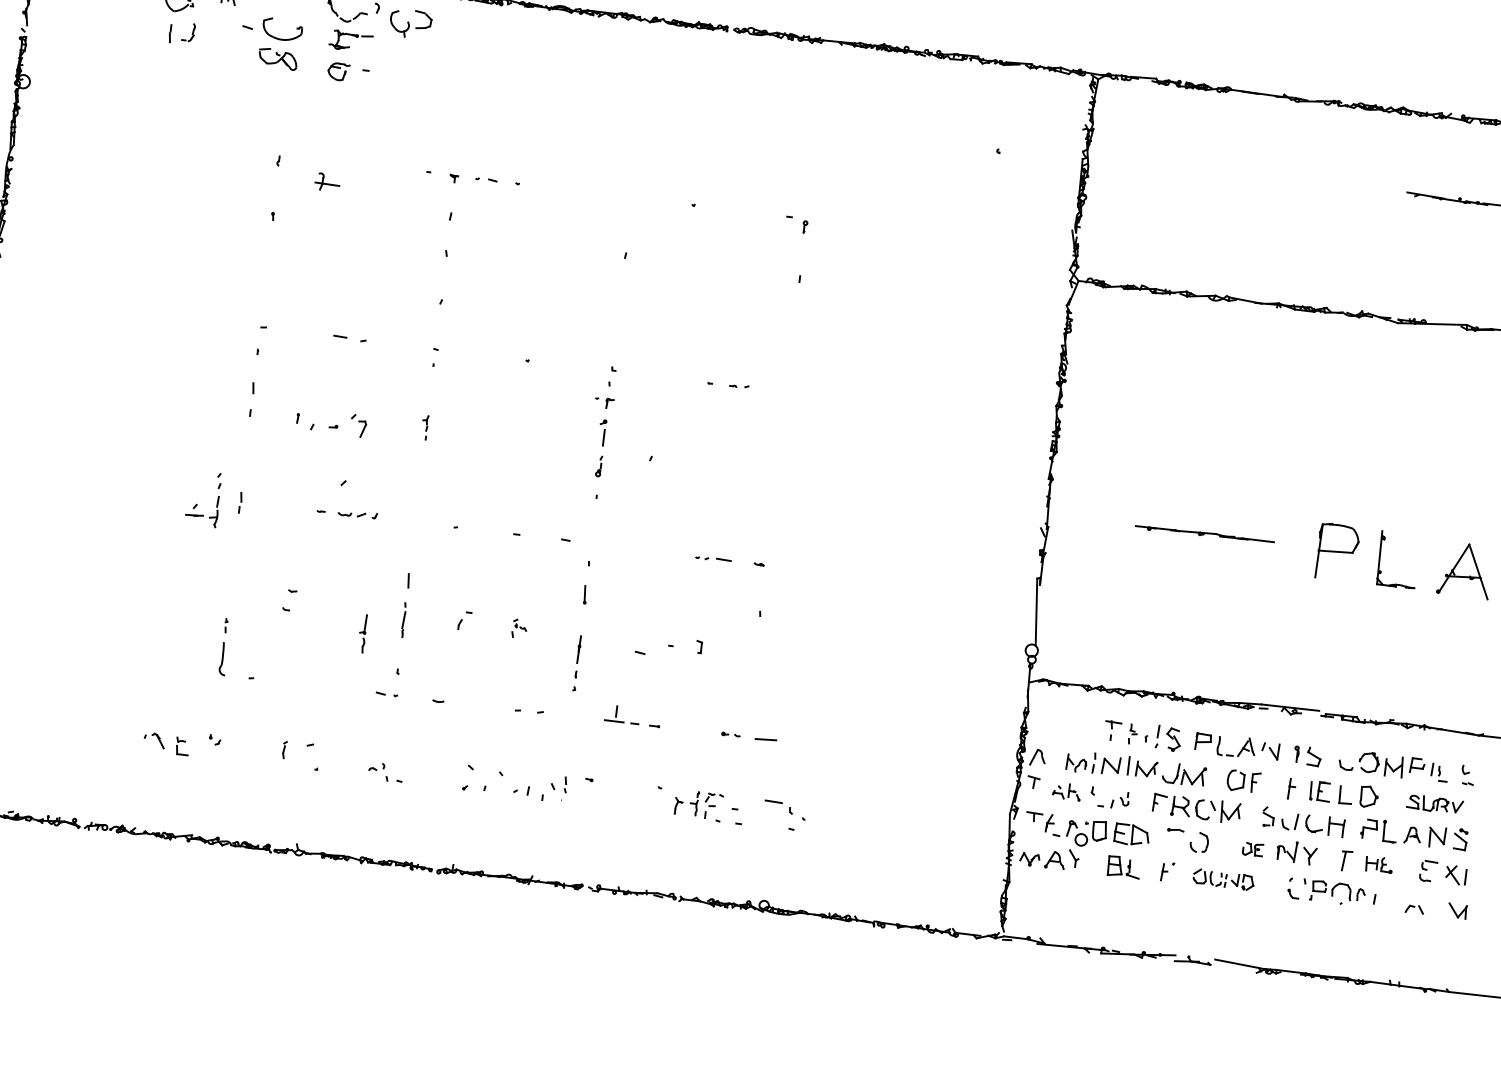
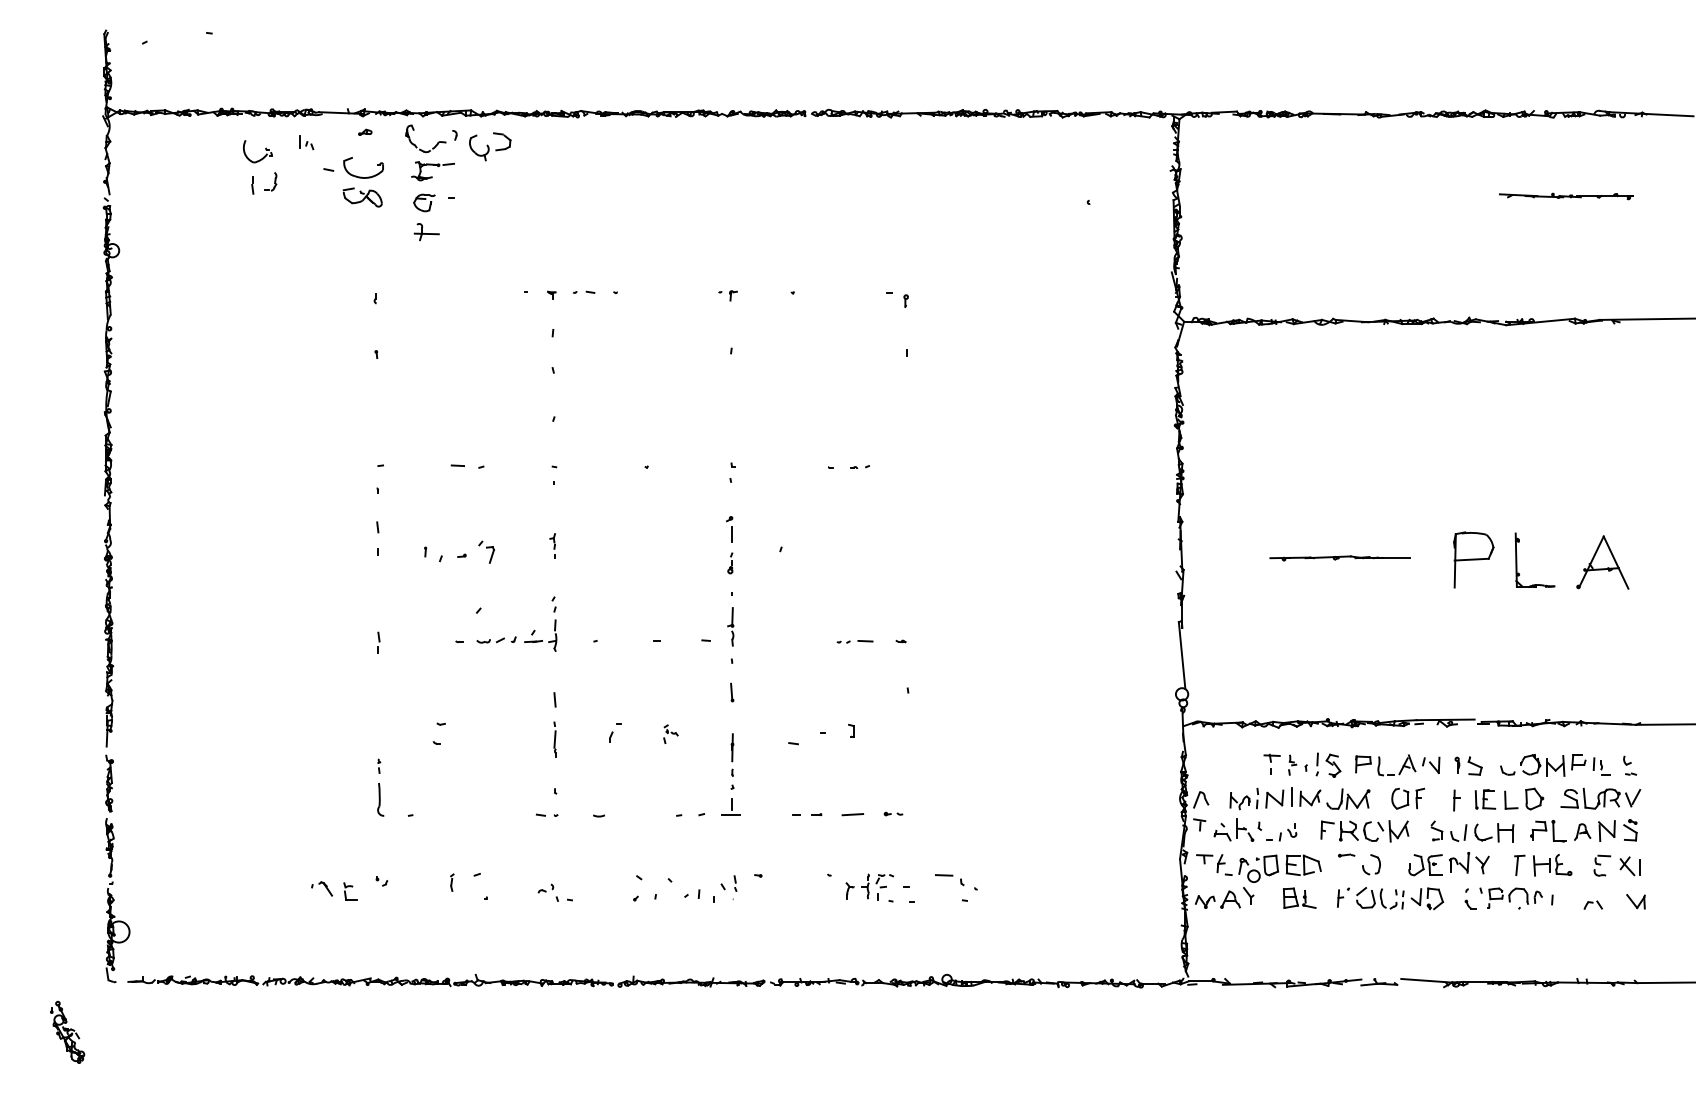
part: (327, 182) -> (426, 232), moved
part: (603, 402) -> (727, 295), moved
part: (196, 503) -> (534, 629), moved
part: (362, 633) -> (730, 626), moved
part: (614, 713) -> (730, 806), moved
line: (765, 739) -> (852, 814), moved
part: (1066, 791) -> (1233, 829), size x1.43
part: (1434, 804) -> (1600, 798), size x1.43
part: (1252, 849) -> (1425, 865), size x1.67
part: (1379, 864) -> (1552, 864), size x1.43
part: (1224, 879) -> (1400, 898), size x1.43

